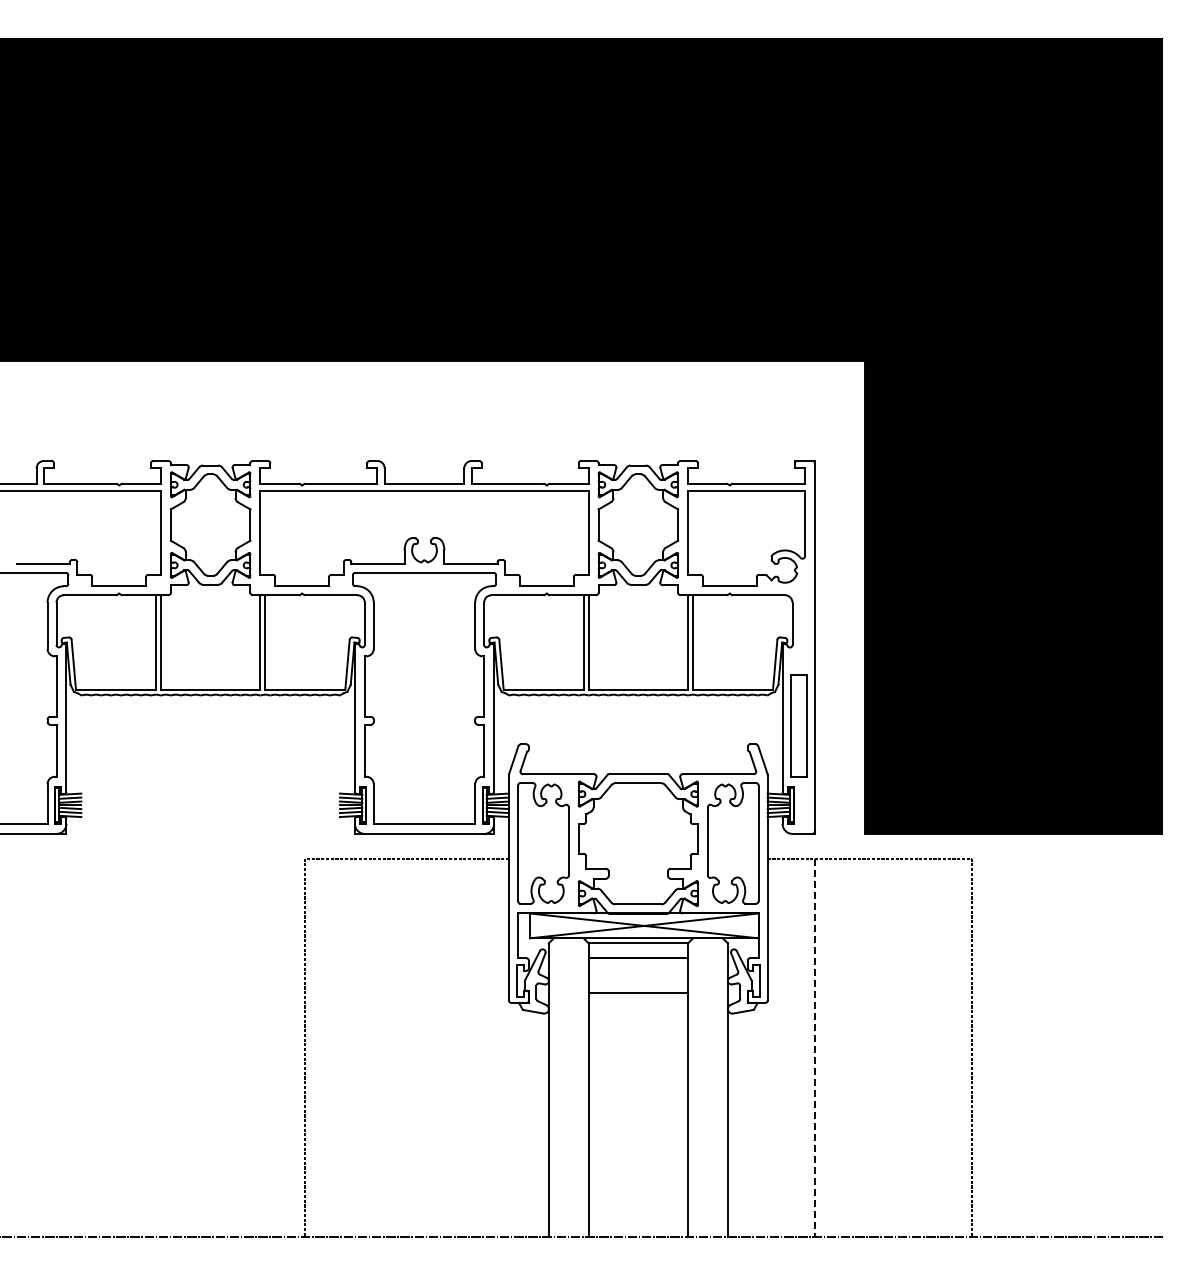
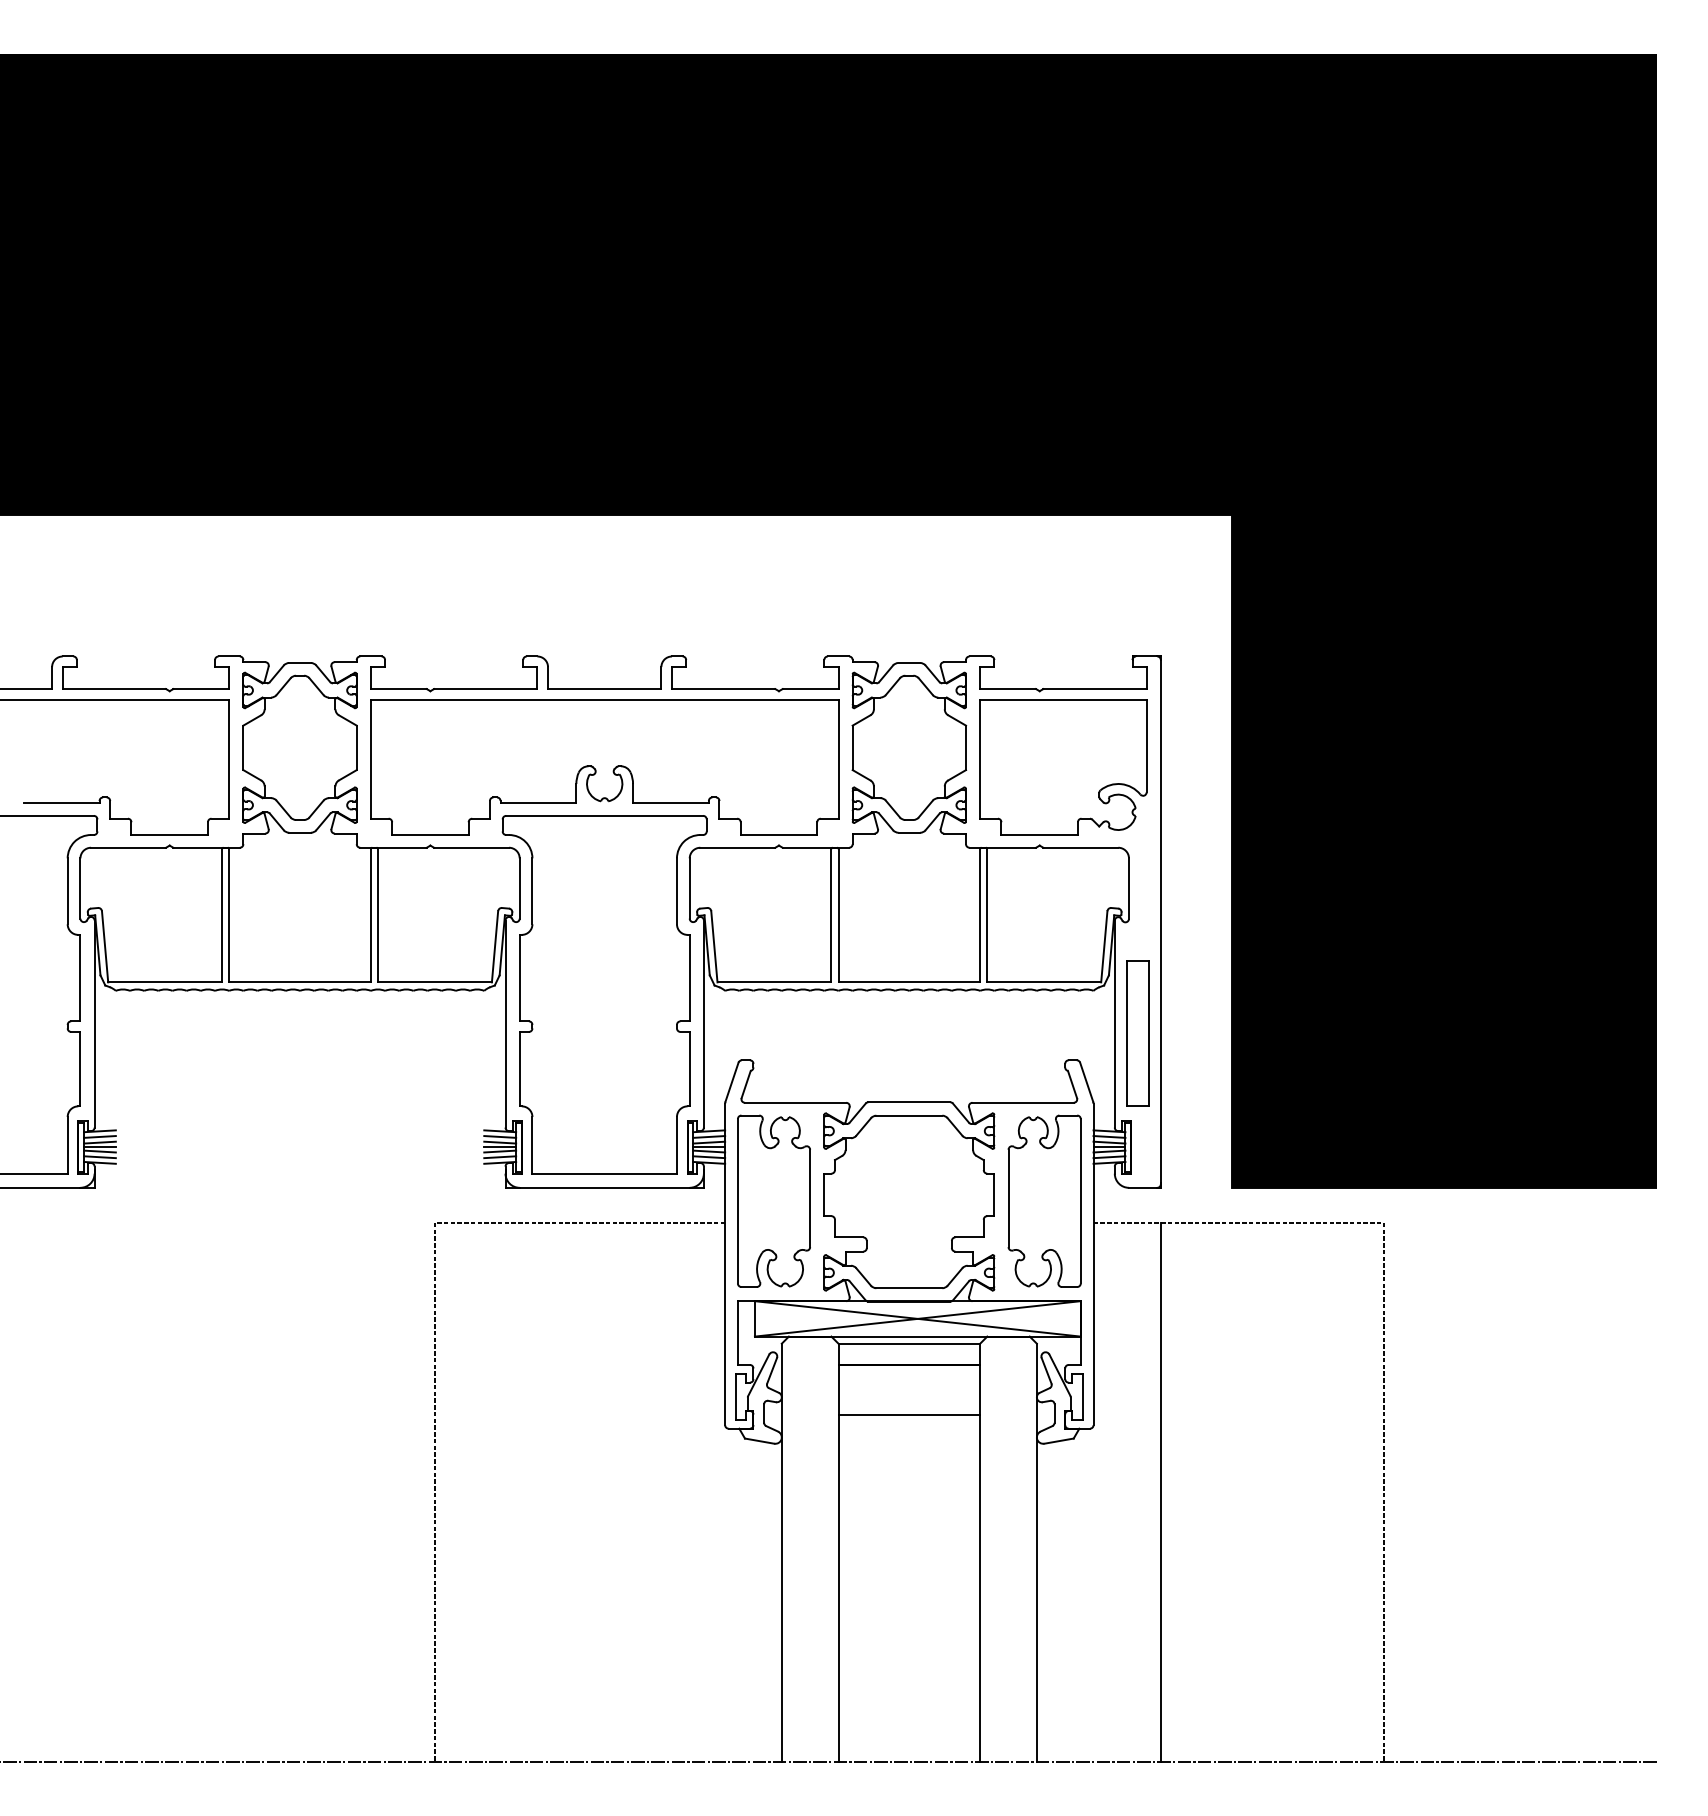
line: (814, 1047) -> (1160, 1492), dashed -> solid

